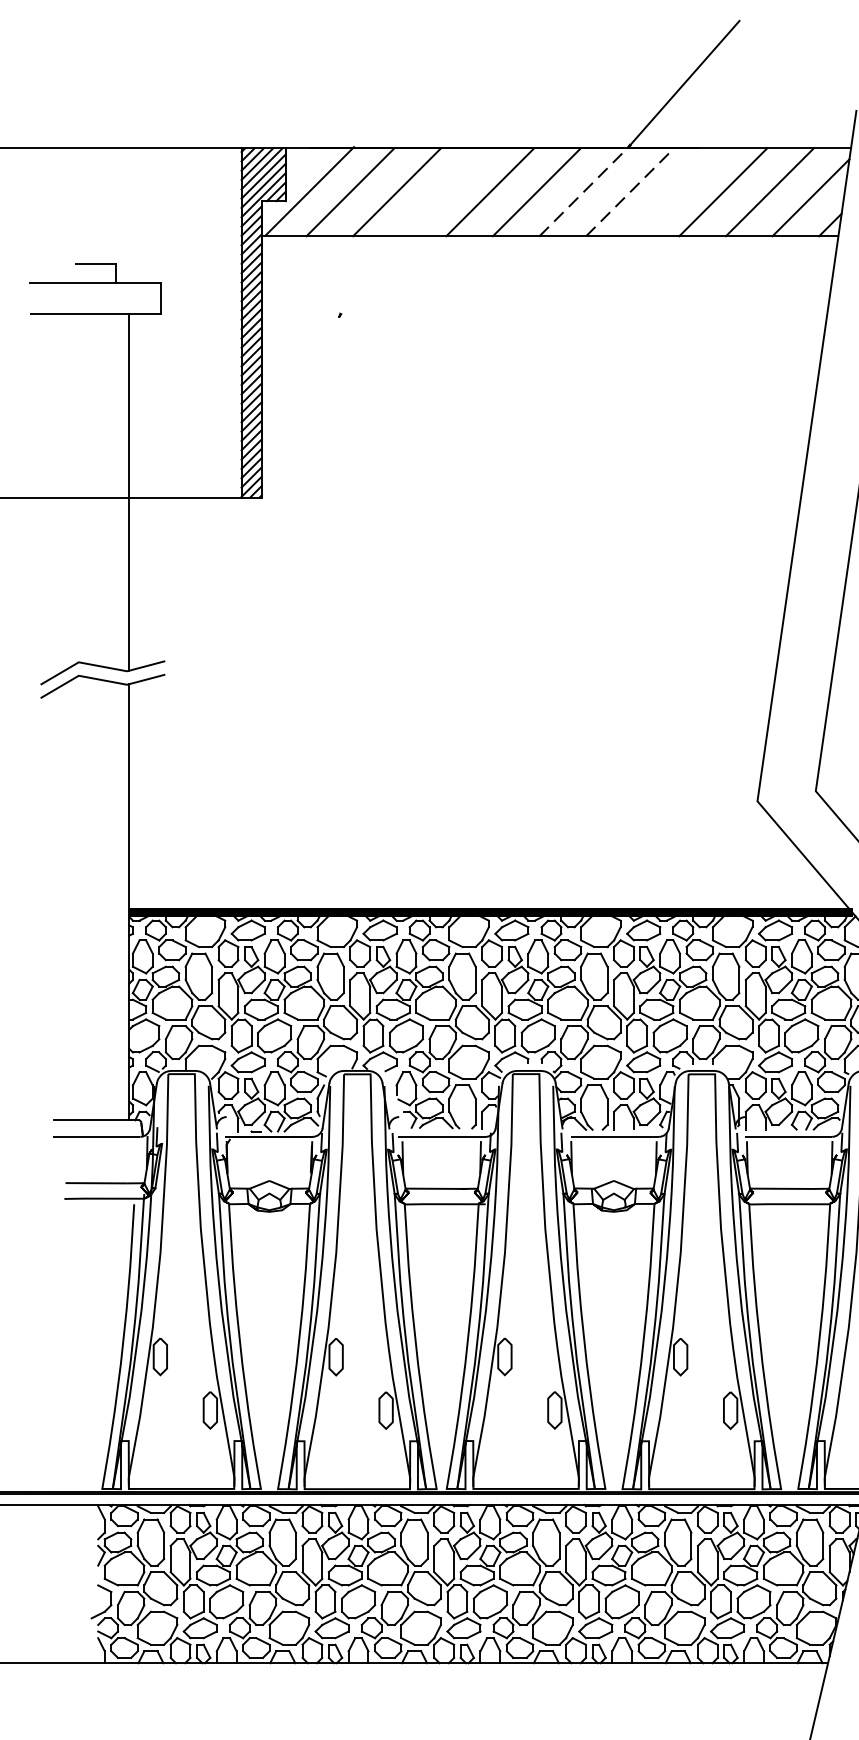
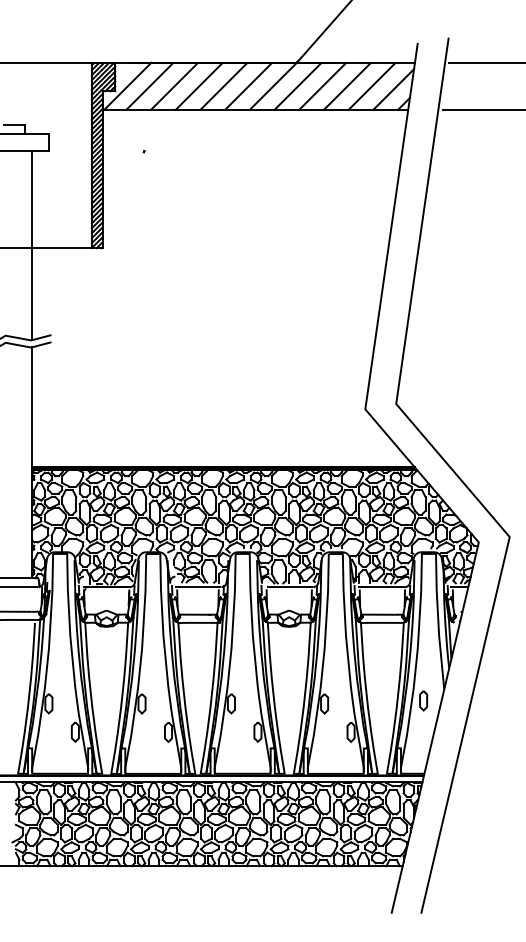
line: (442, 192) -> (198, 86), added
line: (584, 192) -> (273, 86), dashed -> solid
line: (629, 192) -> (297, 86), dashed -> solid
line: (676, 192) -> (322, 86), added

